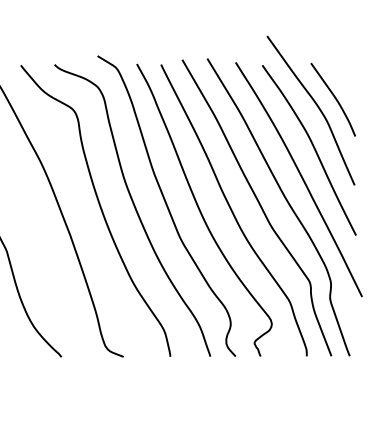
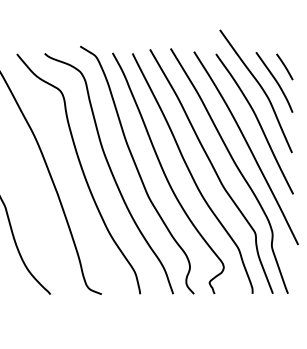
line: (345, 80) -> (284, 66), added

